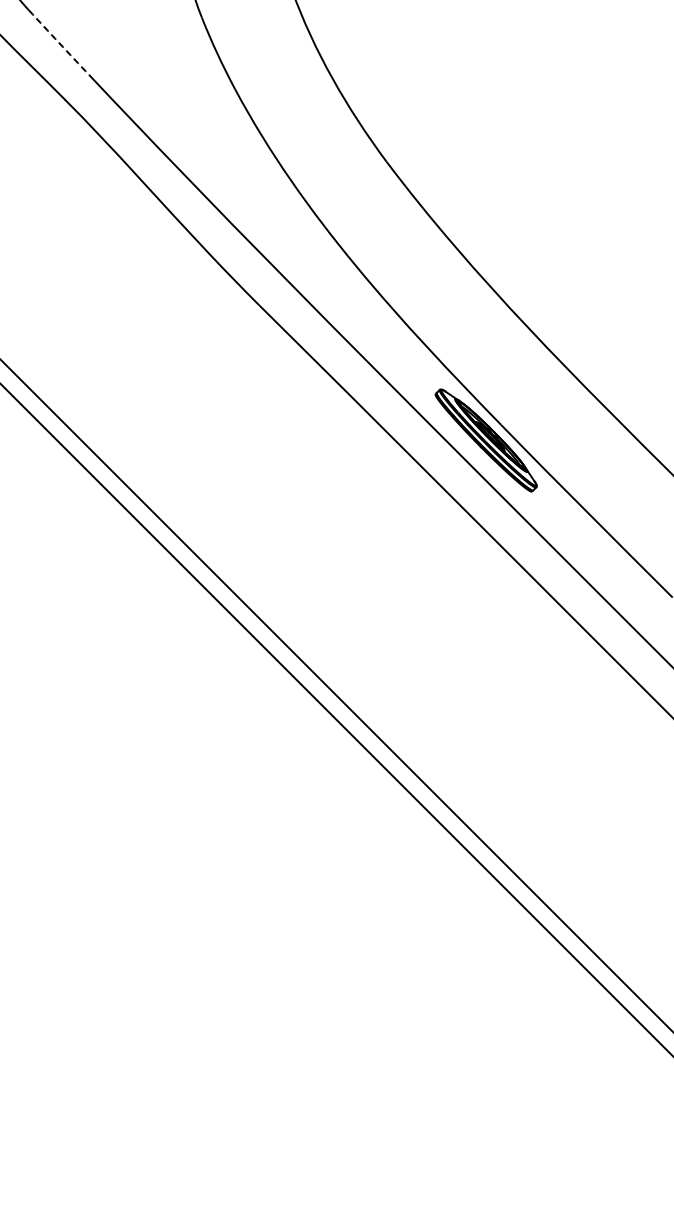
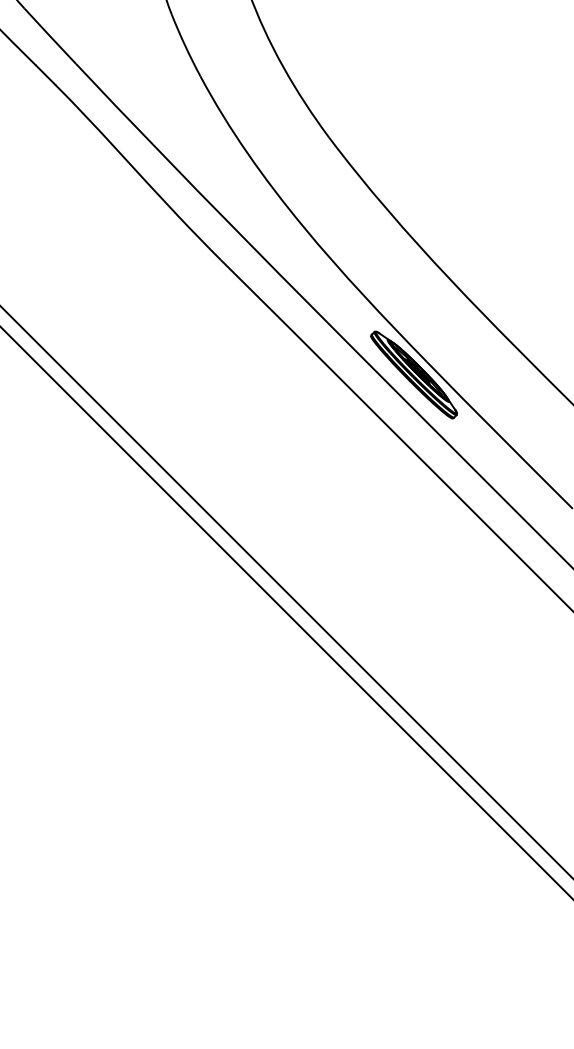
arc: (58, 42) -> (49, 36), dashed -> solid

